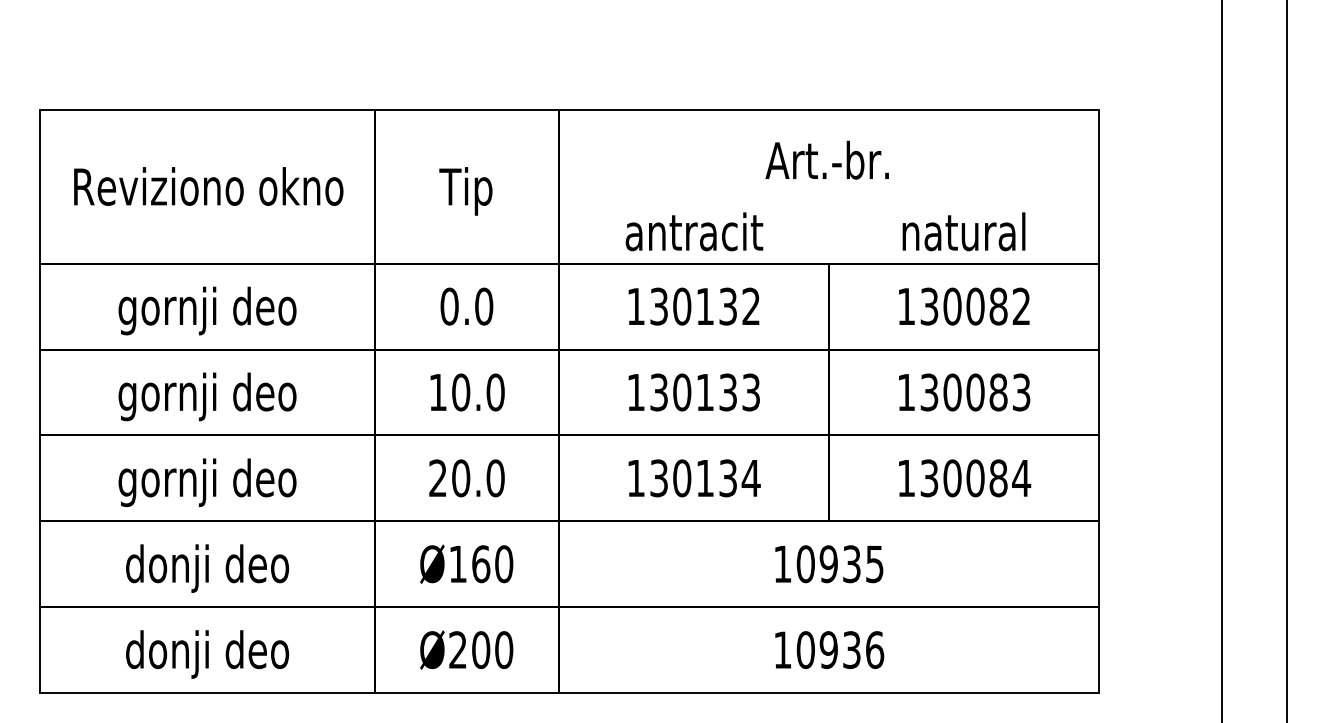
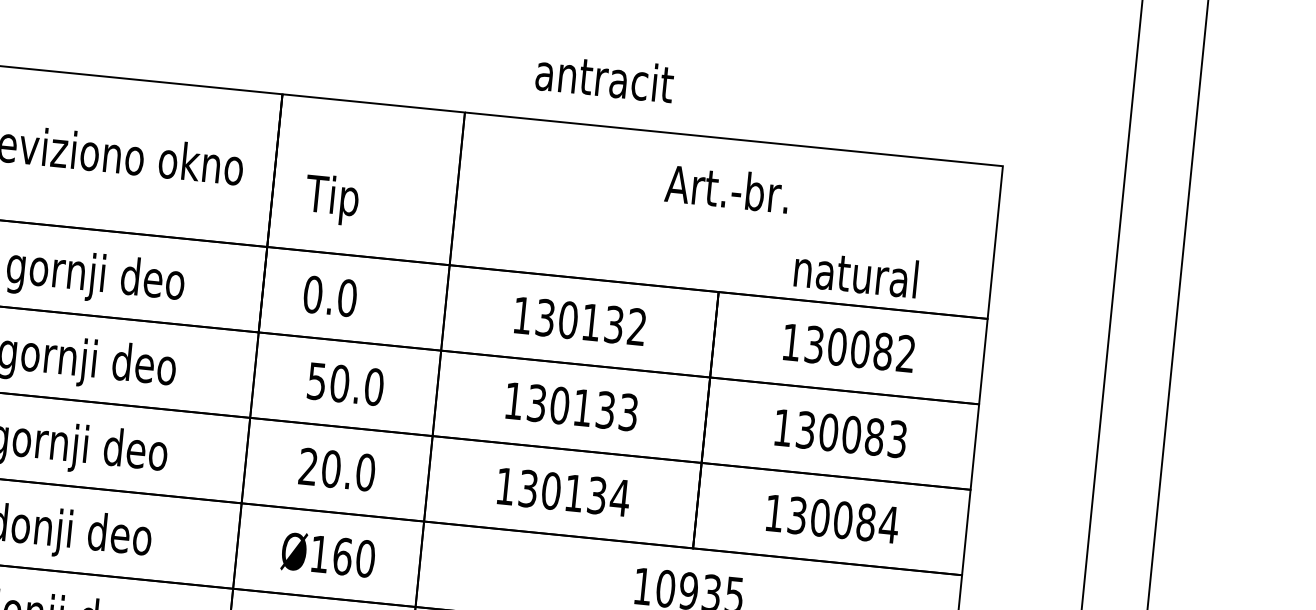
text: (465, 191) -> (331, 199), moved
text: (694, 231) -> (604, 77), moved
text: (466, 306) -> (329, 296), moved
text: (437, 392) -> (316, 381), 10.0 -> 50.0

